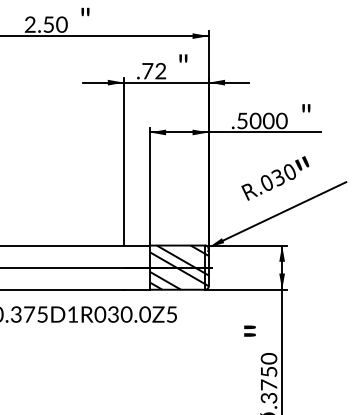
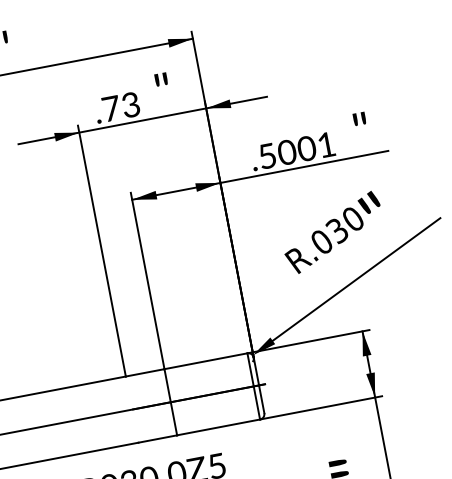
text: (160, 73) -> (131, 108), .72 -> .73
text: (281, 120) -> (325, 144), .5000 -> .5001
hatch: (178, 267) -> (213, 393), removed

